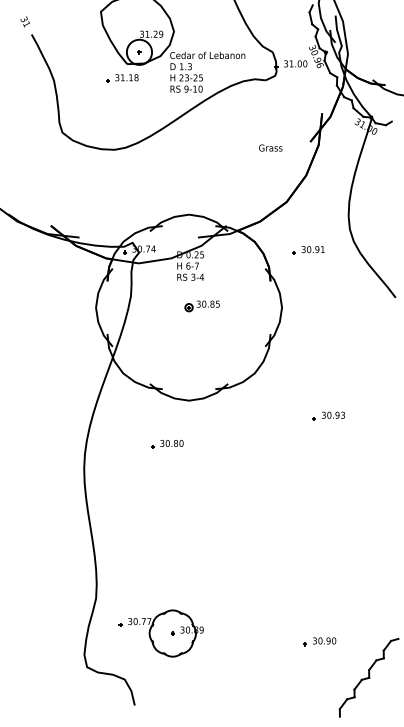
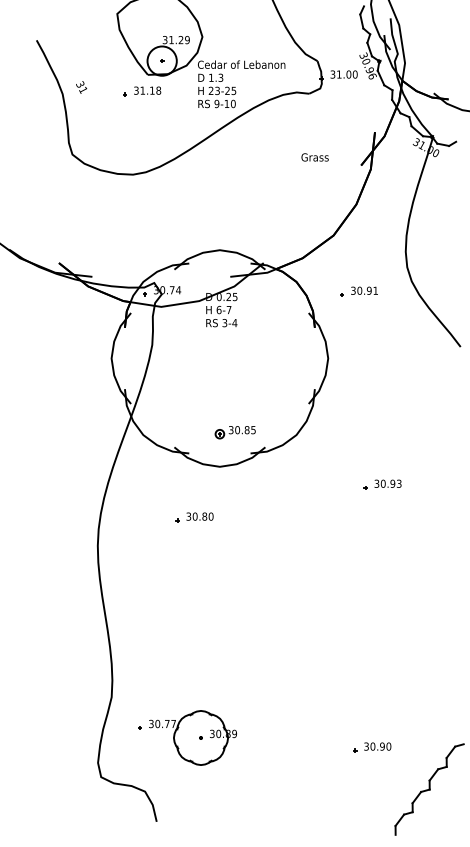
text: (24, 21) -> (80, 86), moved
text: (270, 147) -> (314, 156), moved
part: (201, 306) -> (234, 432), moved

